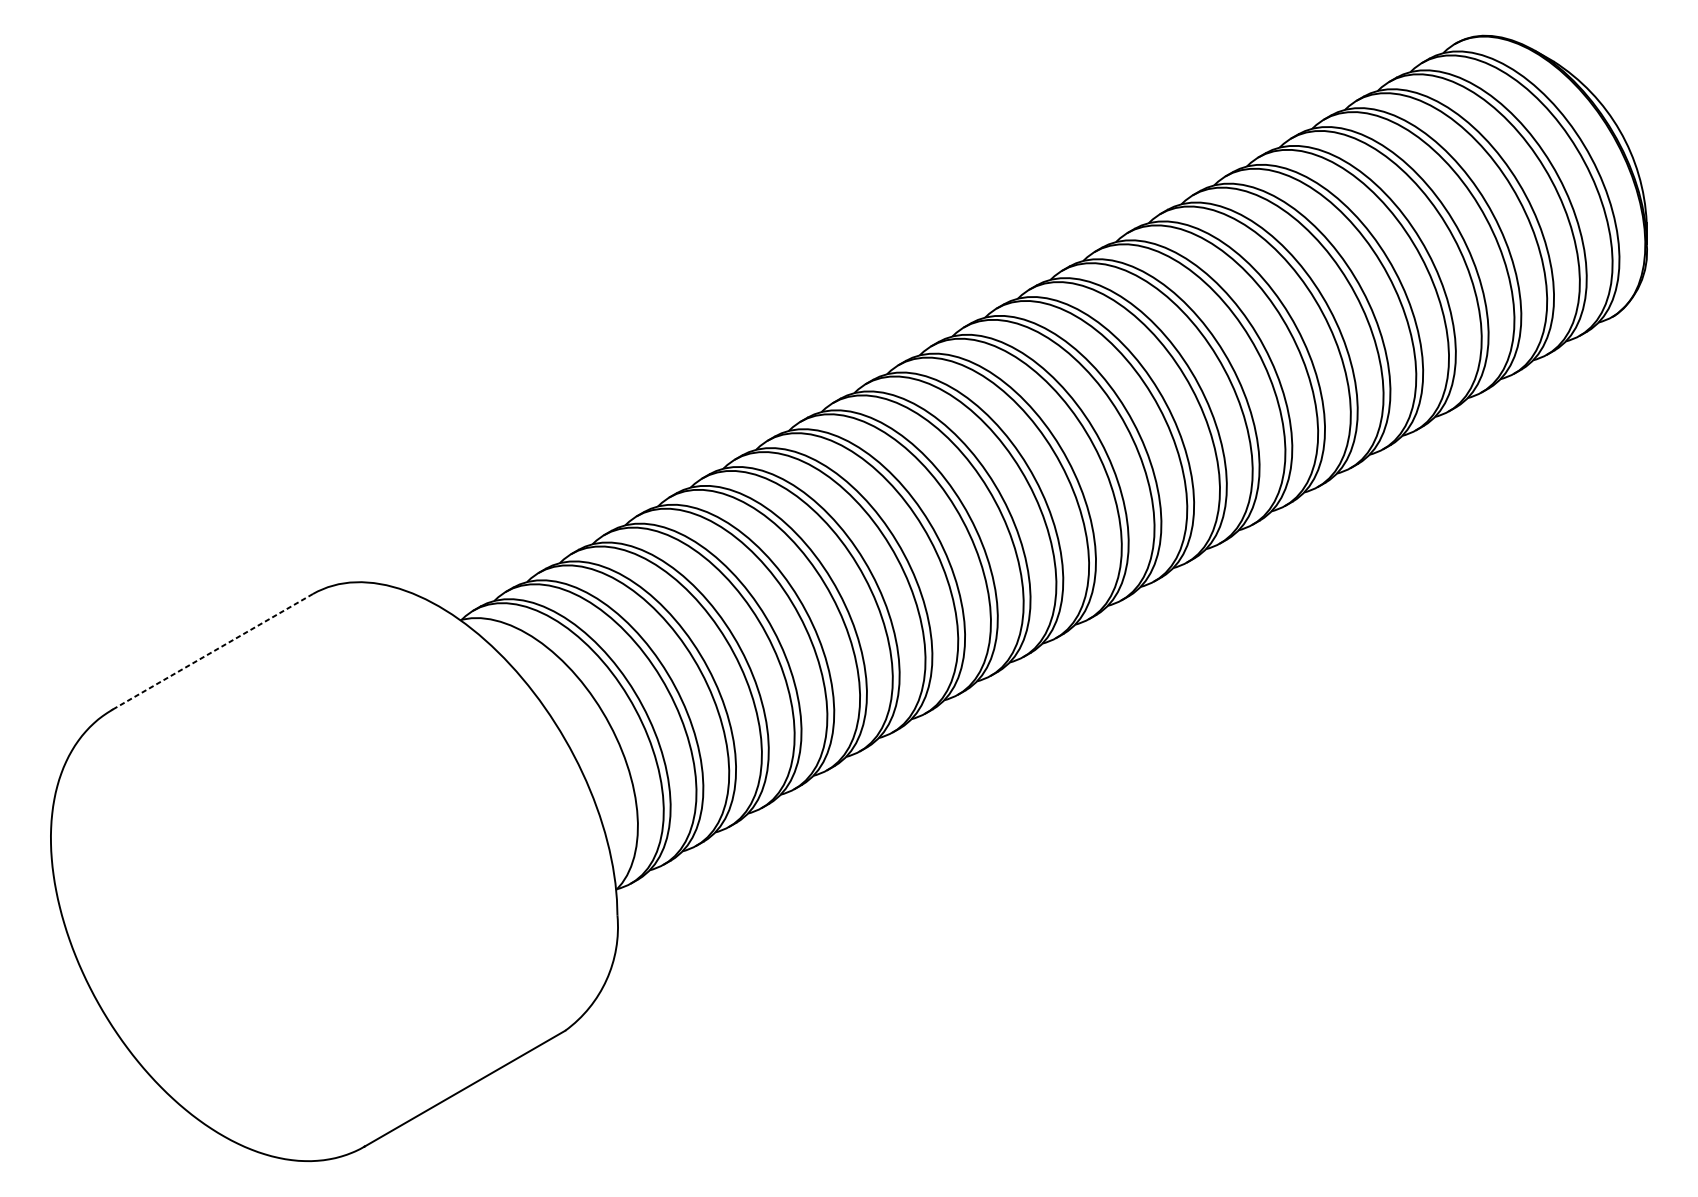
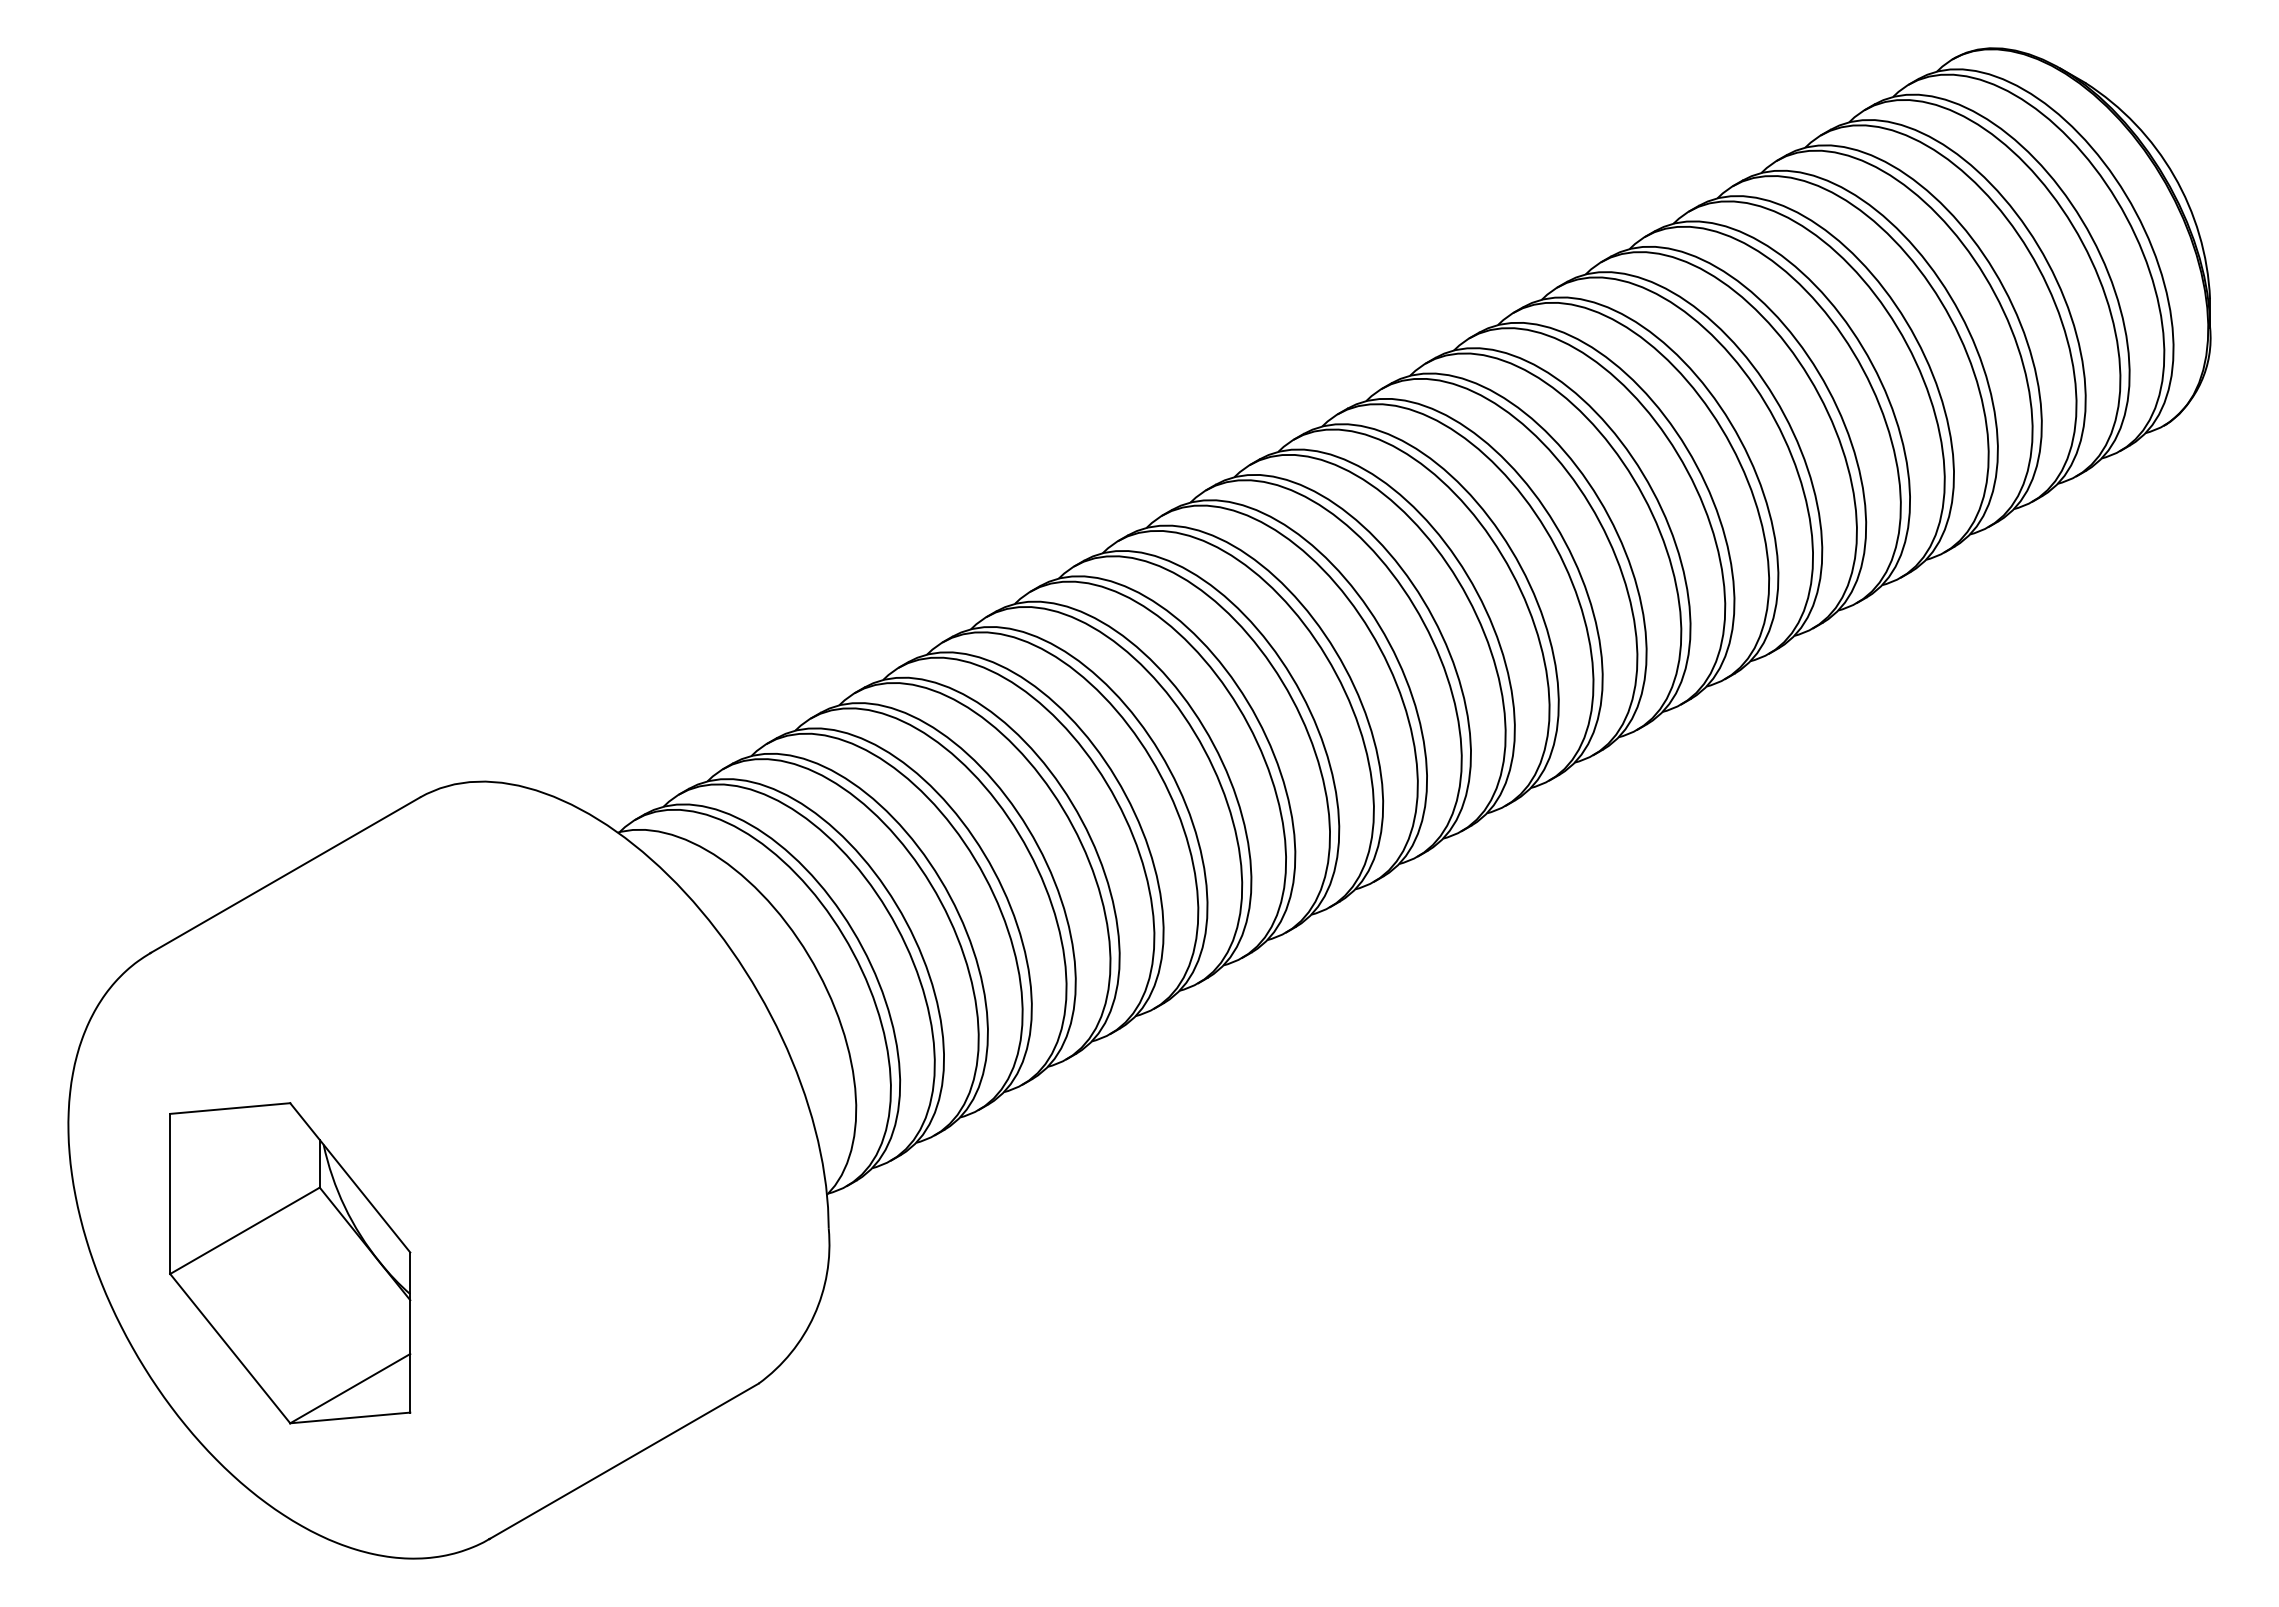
line: (212, 652) -> (285, 875), dashed -> solid
part: (216, 941) -> (290, 1263), added

